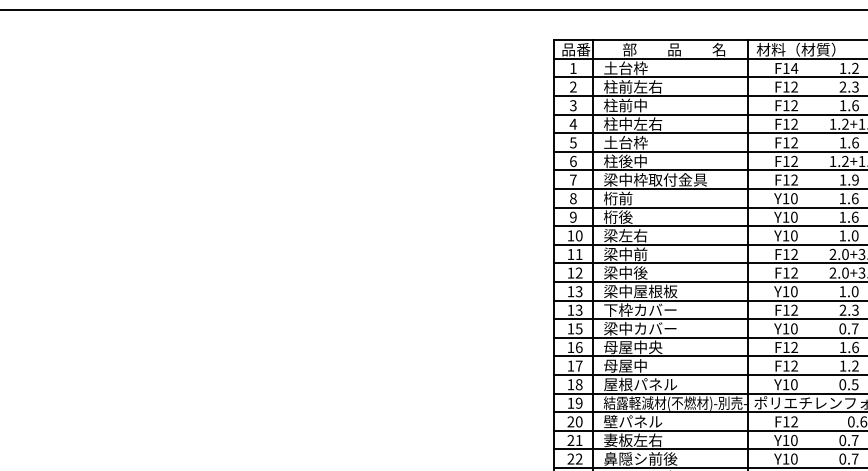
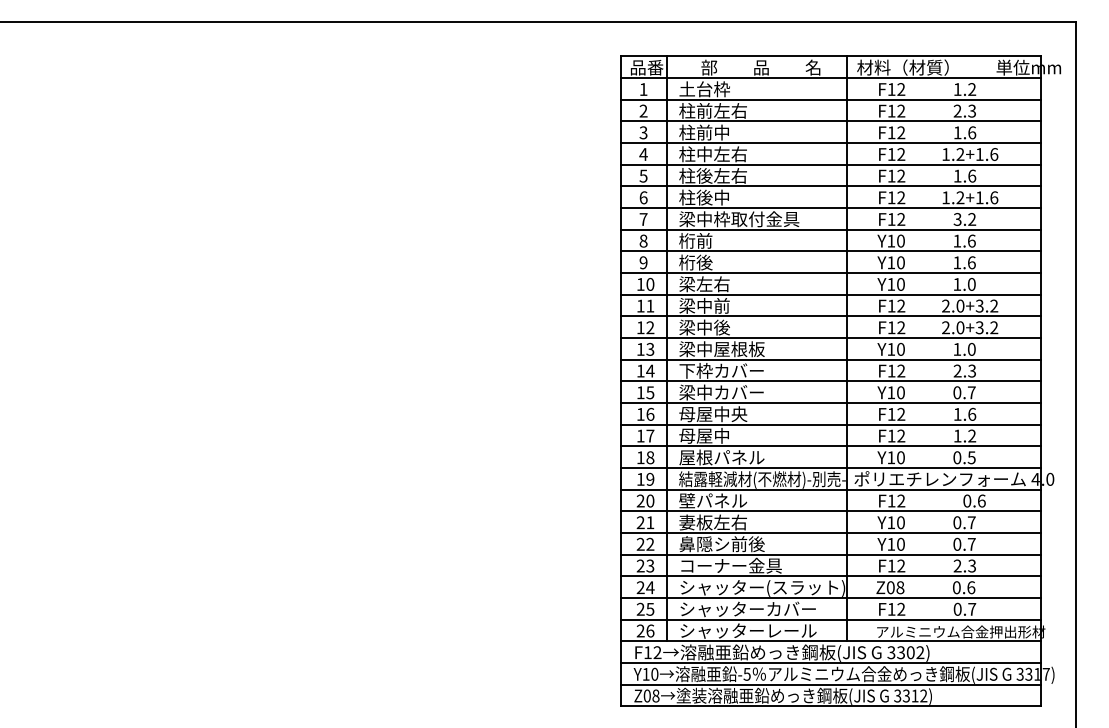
text: (794, 68) -> (901, 89), F14 -> F12
text: (632, 142) -> (712, 175), 土台枠 -> 柱後左右
text: (848, 180) -> (964, 219), 1.9 -> 3.2
text: (579, 309) -> (650, 370), 13 -> 14

